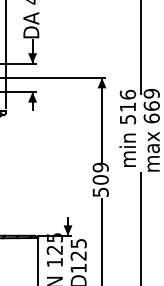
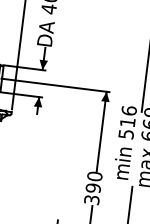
text: (100, 179) -> (93, 187), 509 -> 390

